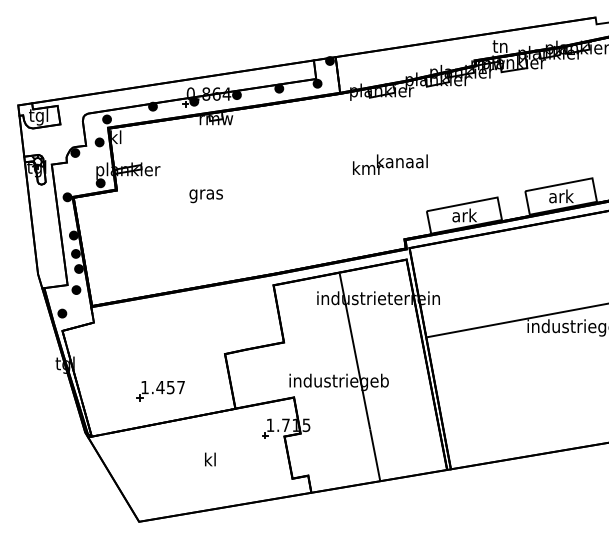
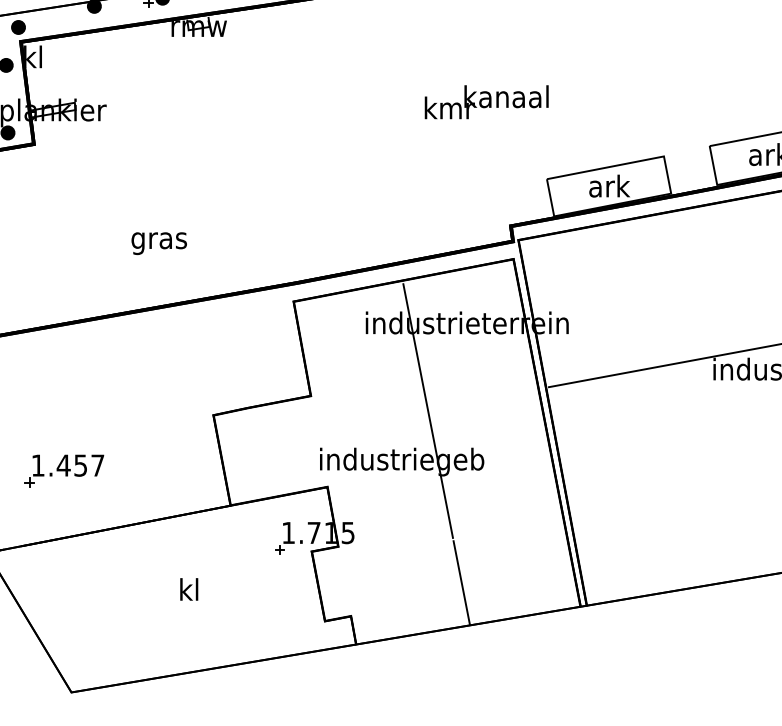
text: (205, 196) -> (158, 244), moved
part: (160, 391) -> (63, 472), moved

